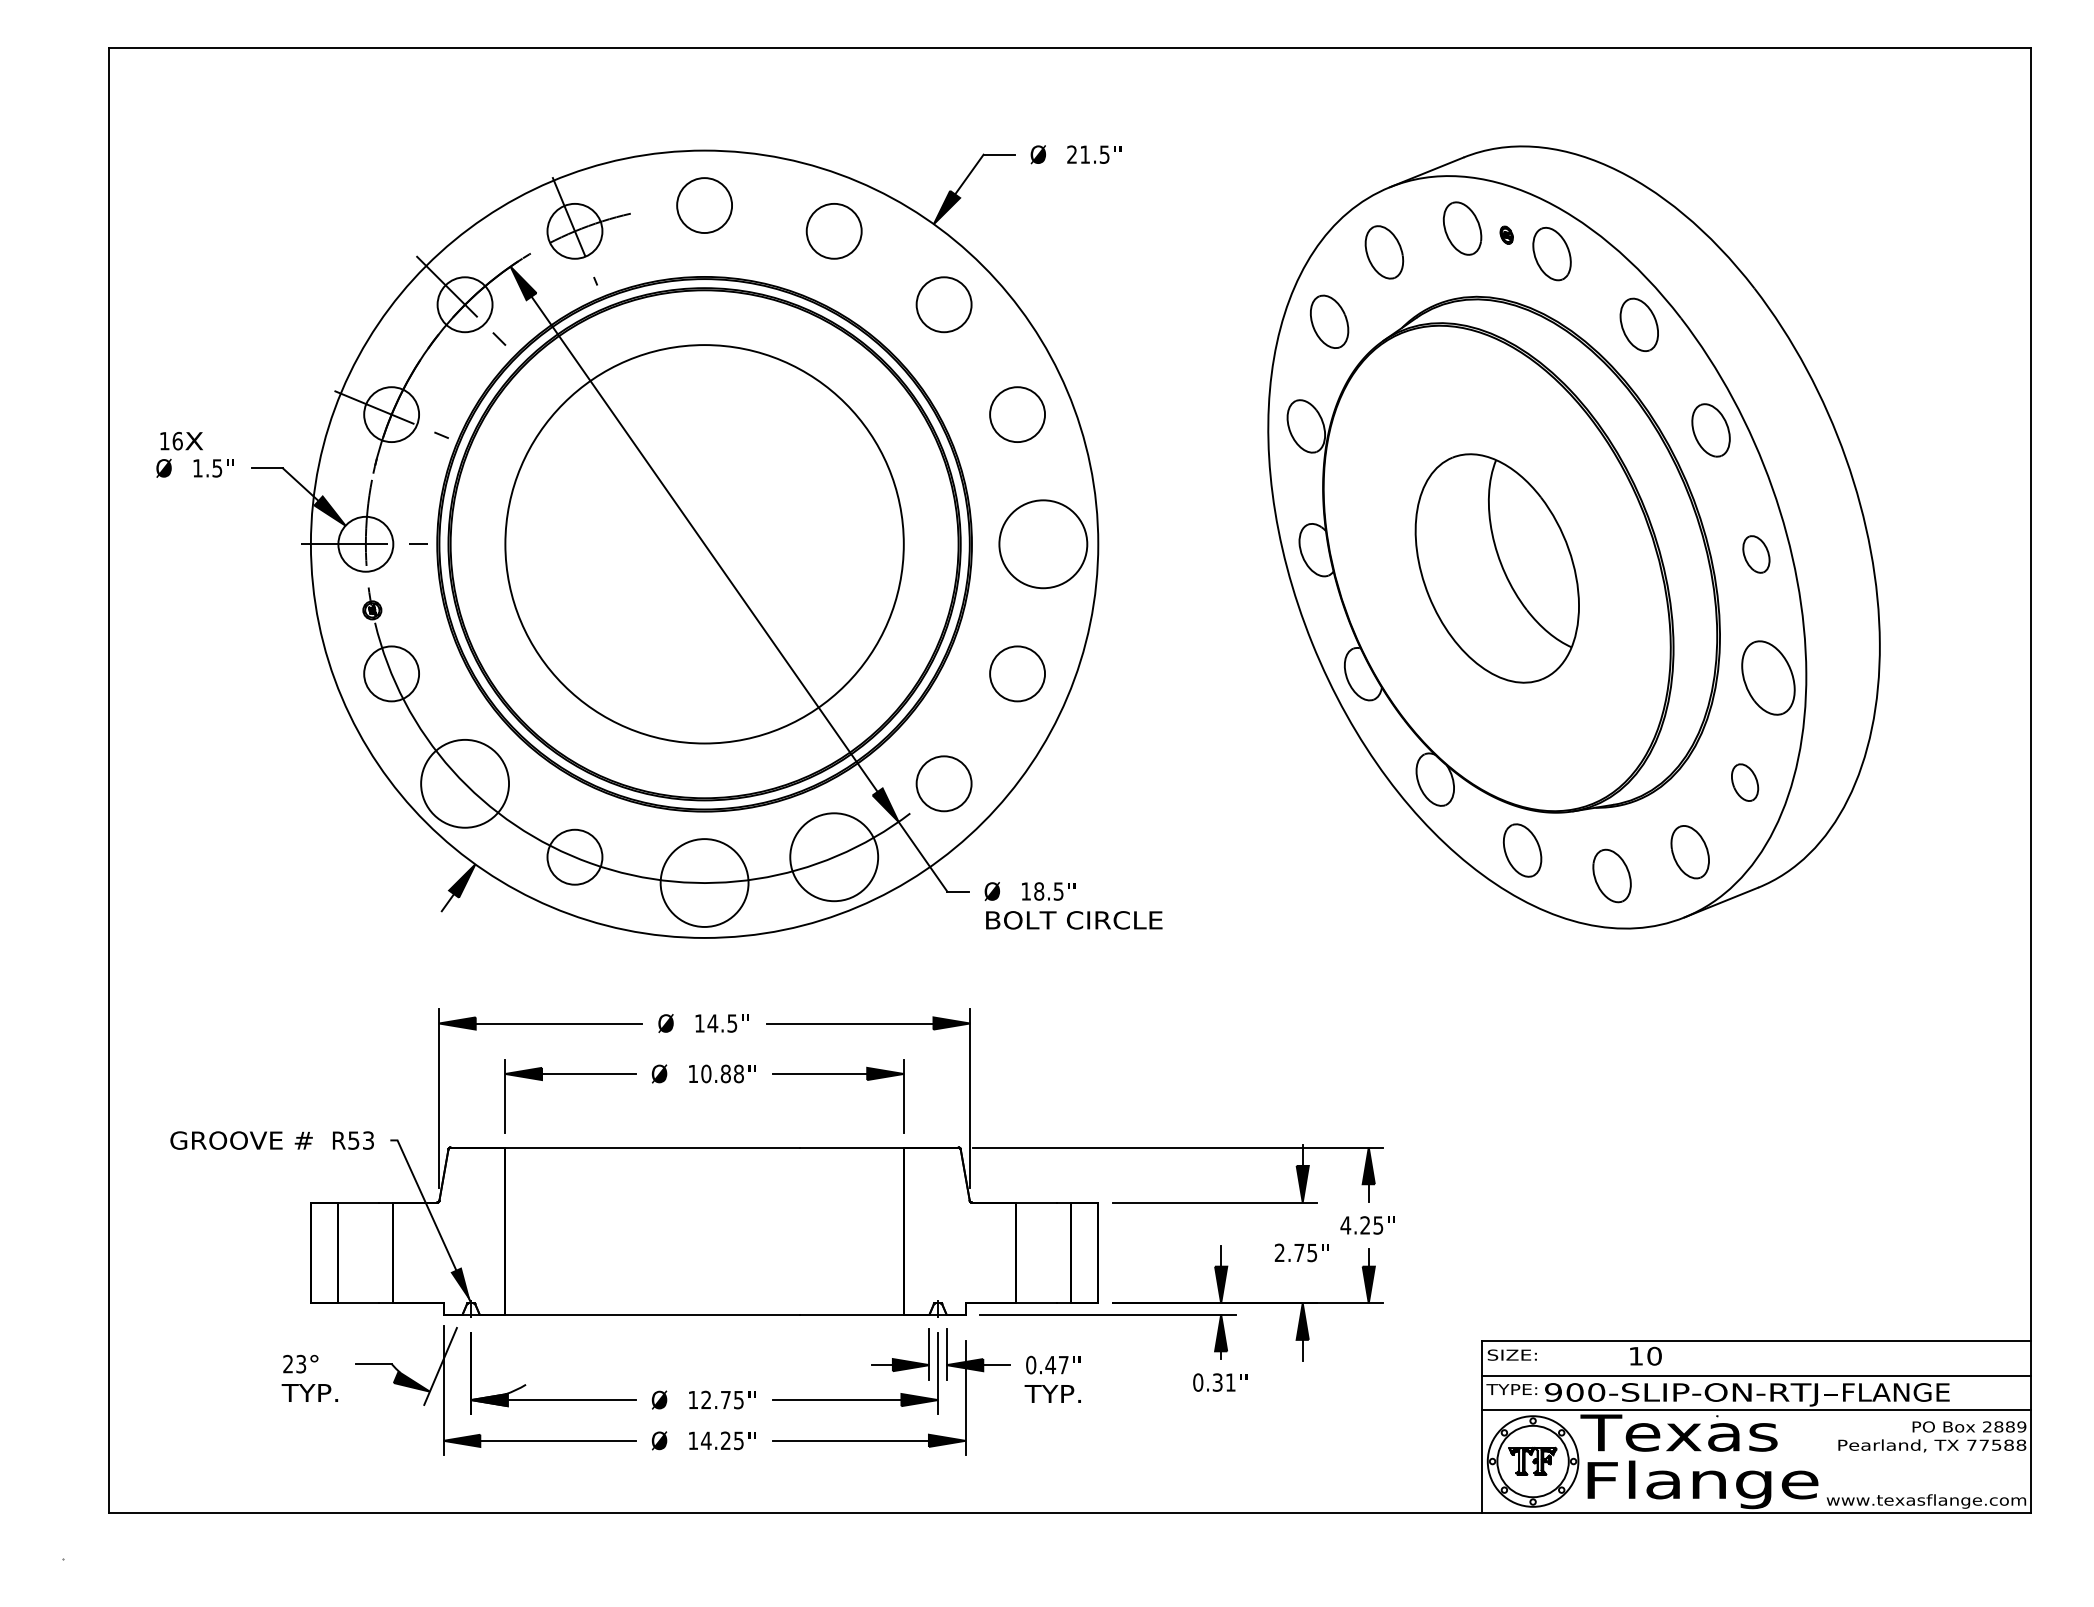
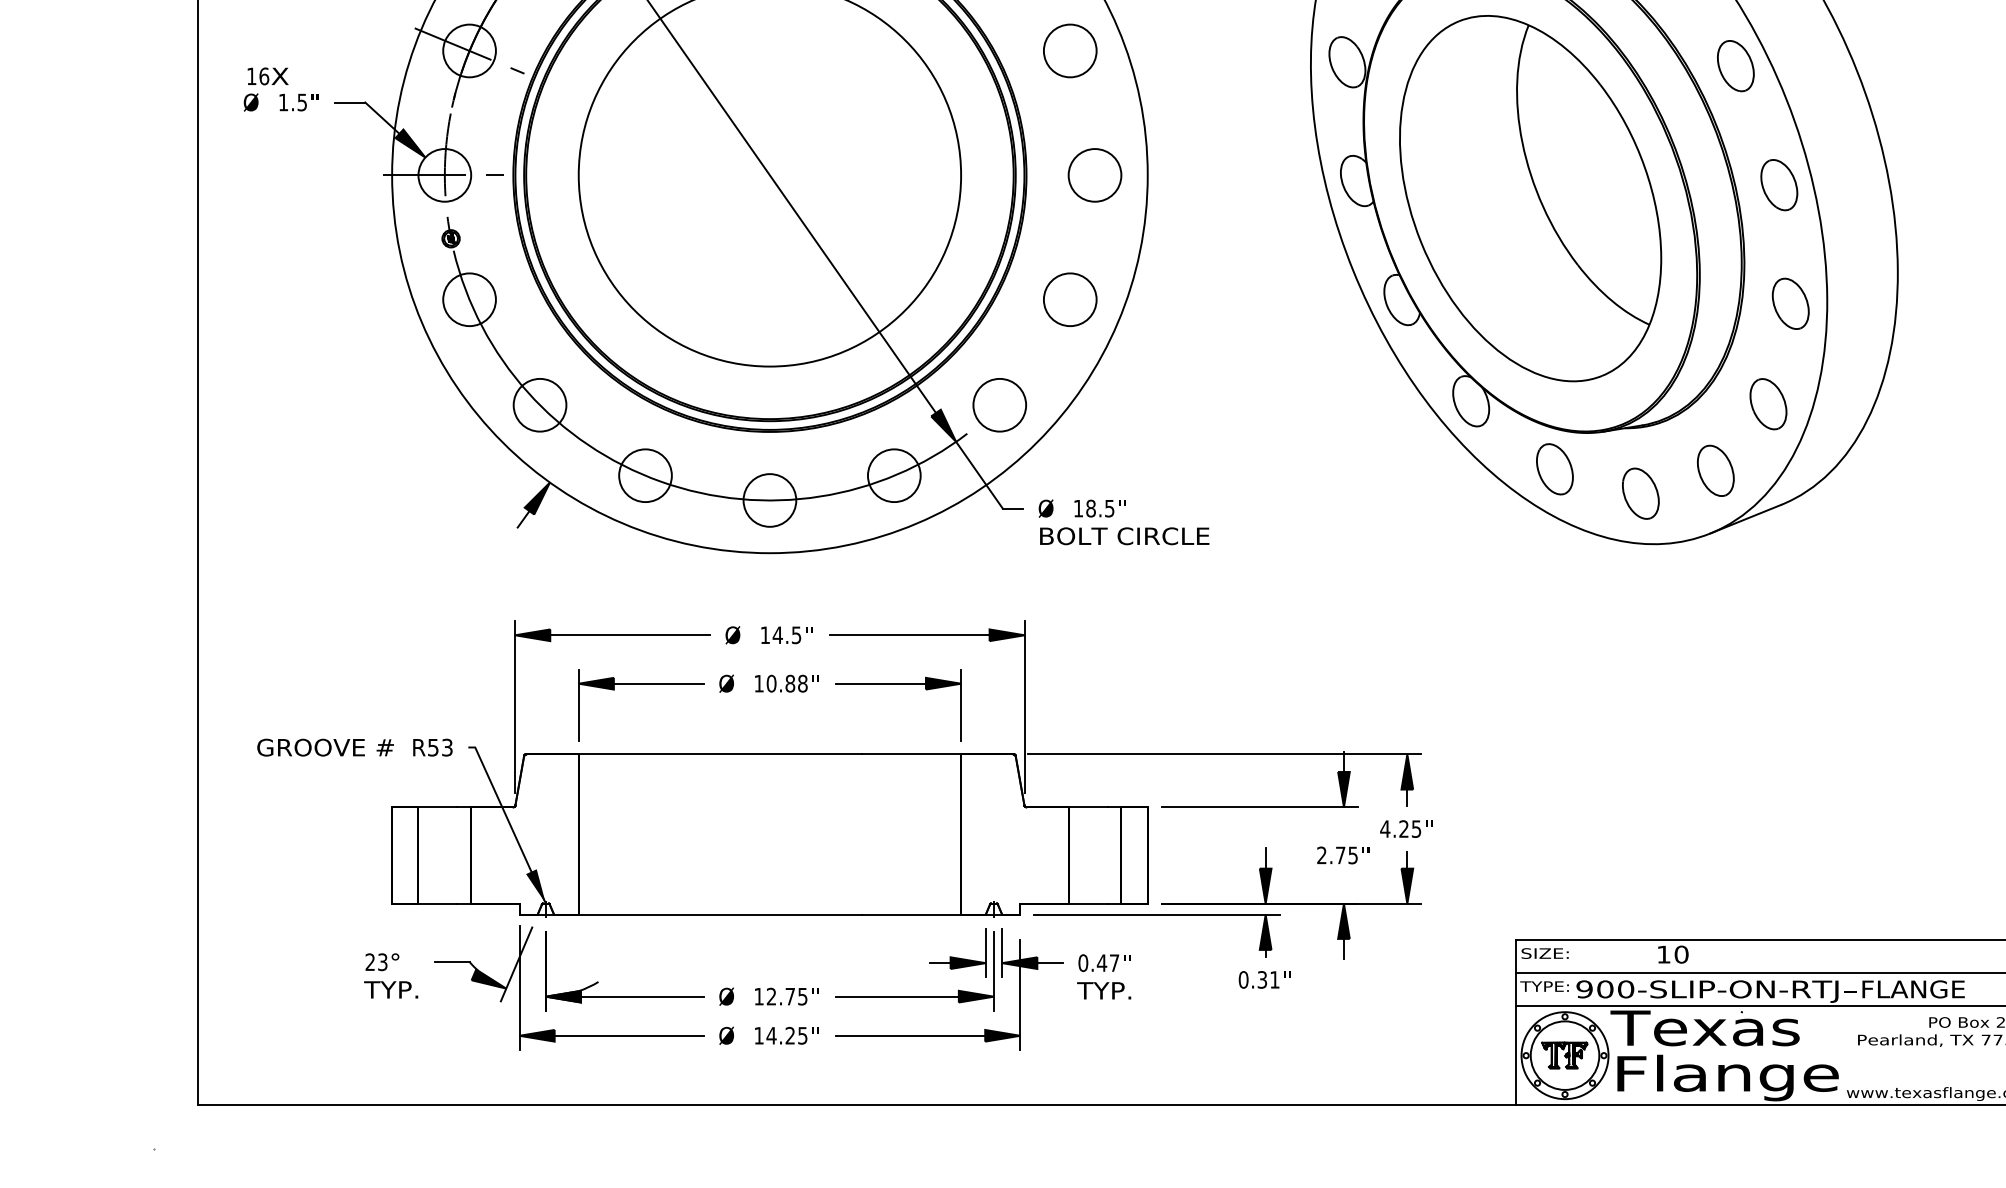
circle: (1042, 543) -> (1094, 174), size x0.62
part: (1756, 554) -> (1779, 185), size x1.43
part: (1497, 568) -> (1530, 198), size x1.67
part: (1767, 678) -> (1789, 304), size x0.71
part: (1744, 782) -> (1767, 403), size x1.43
circle: (464, 783) -> (539, 404), size x0.62
circle: (833, 856) -> (893, 475), size x0.62
circle: (704, 882) -> (769, 499), size x0.62

